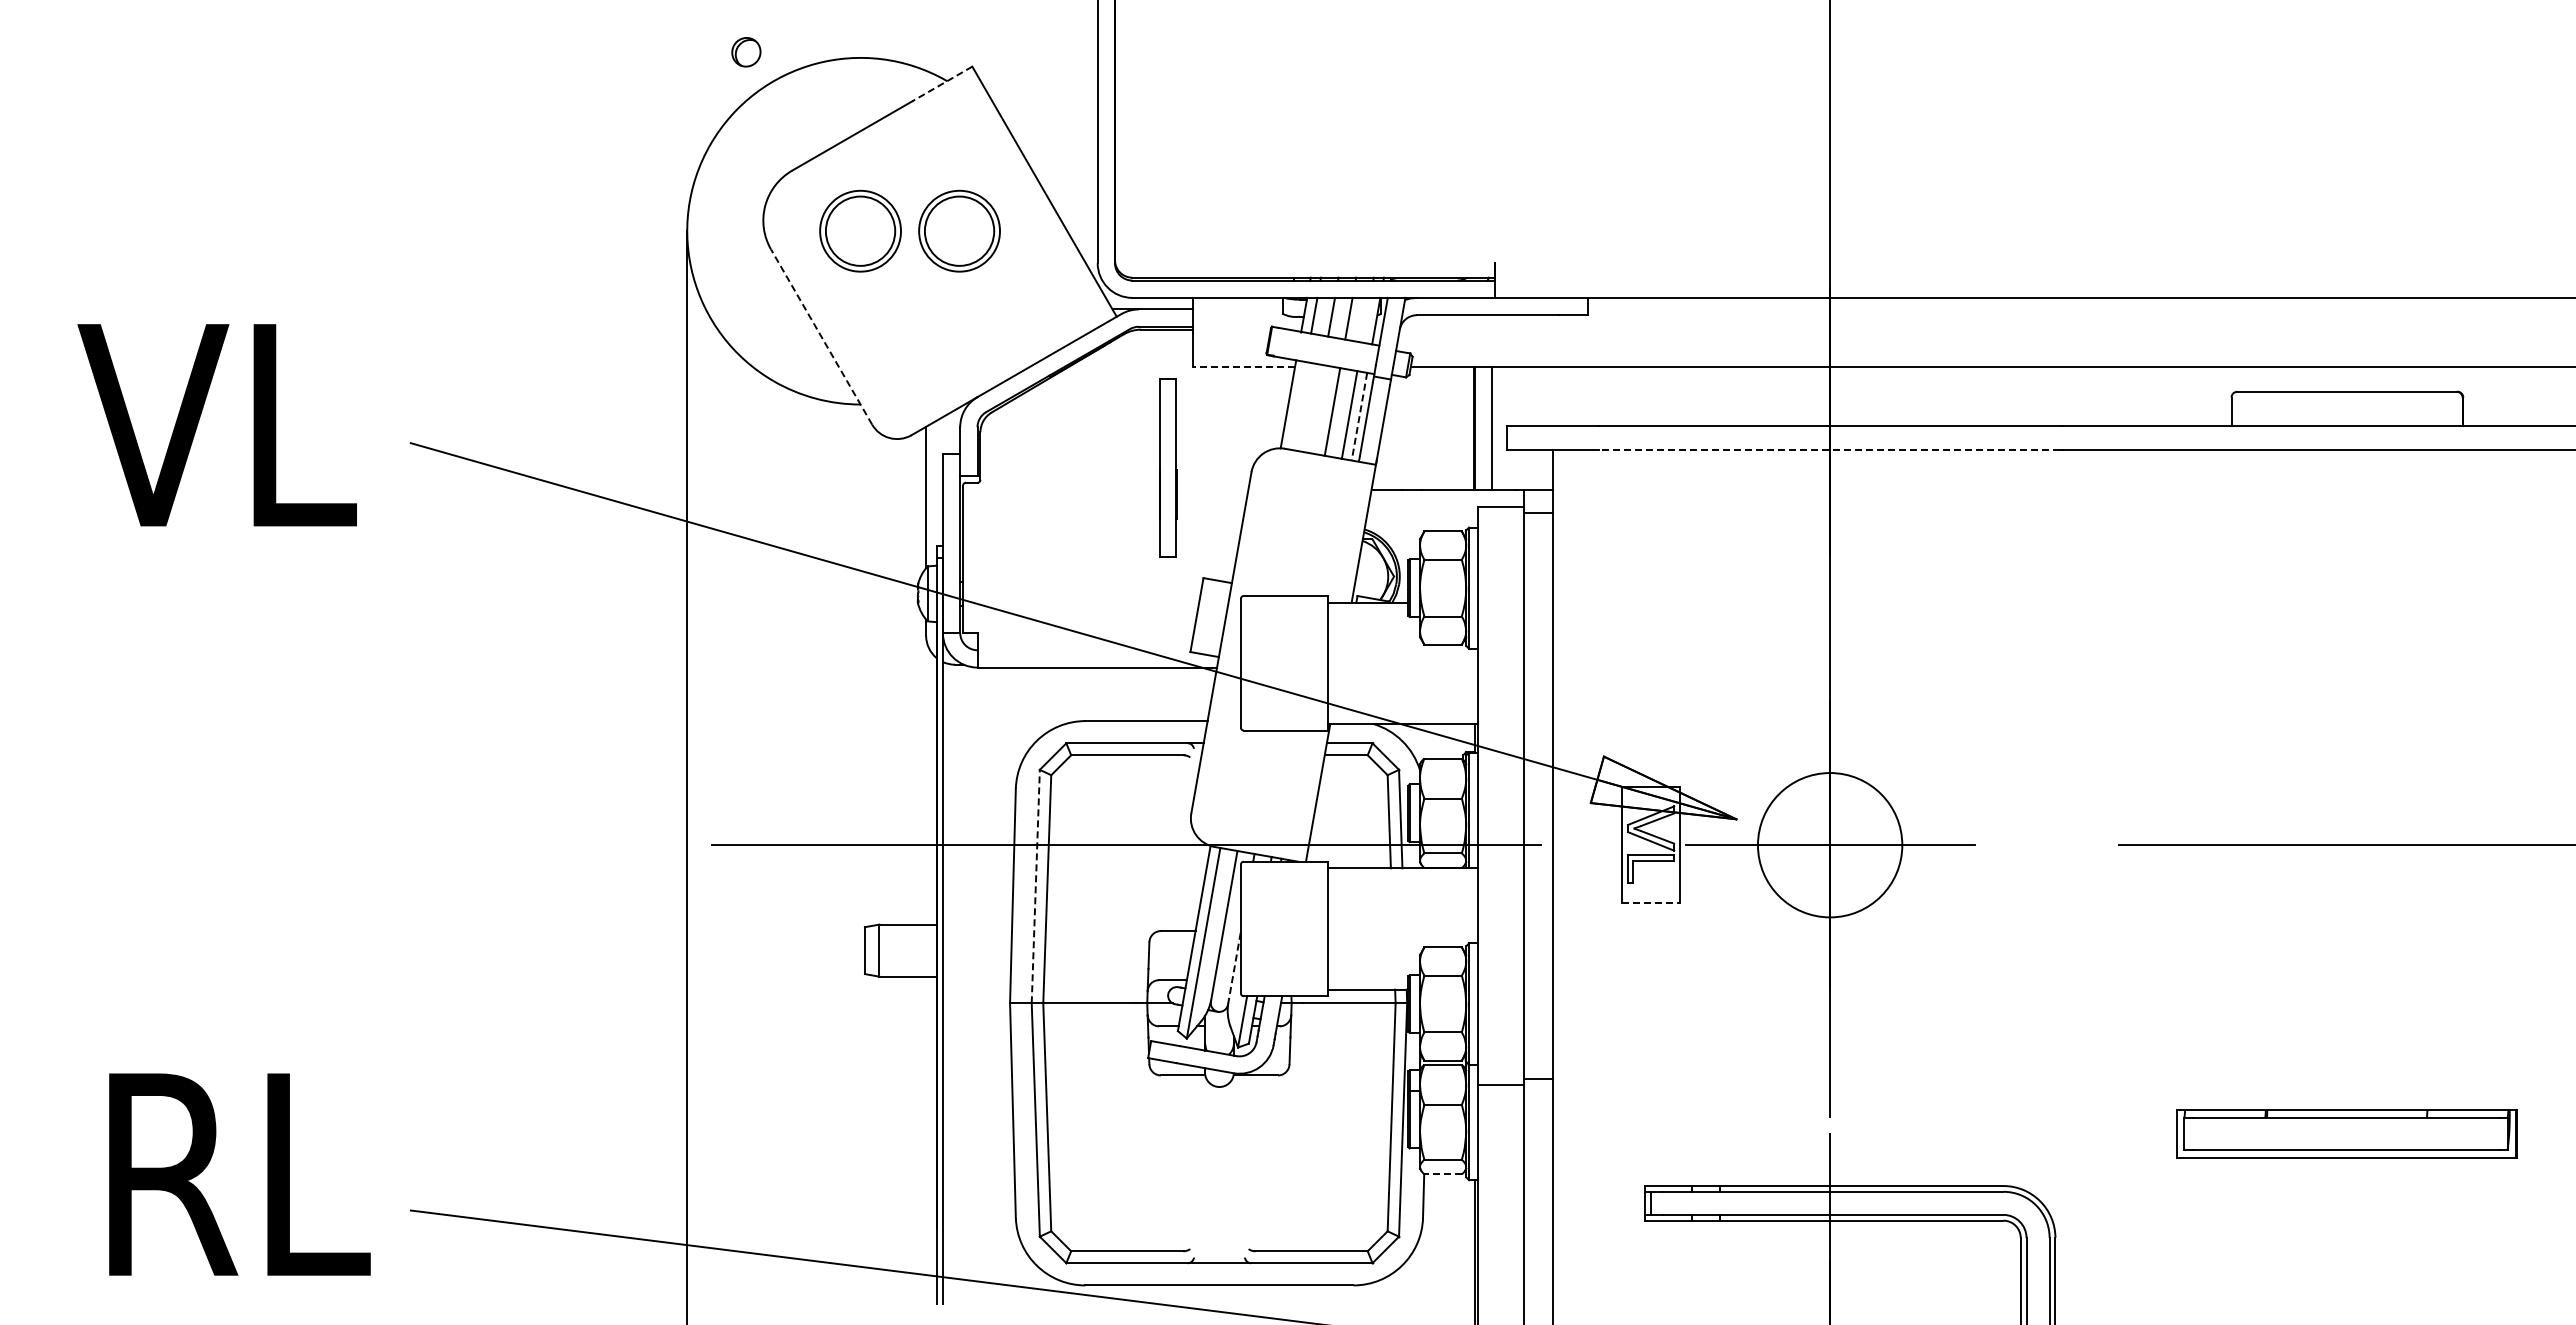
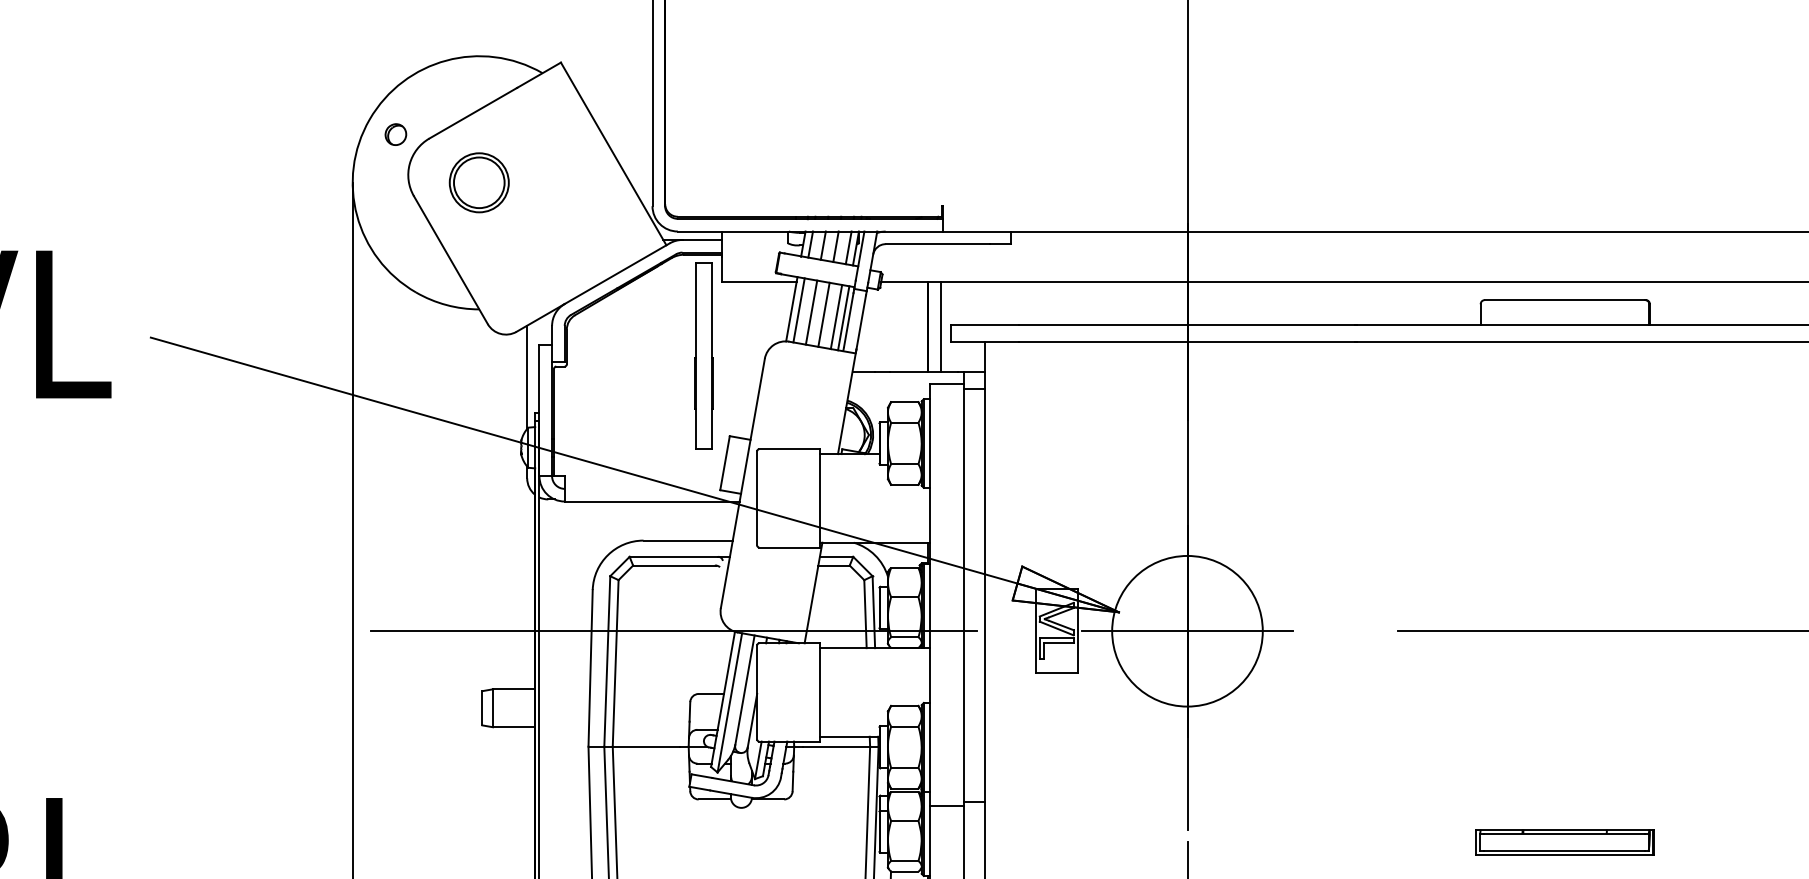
part: (746, 52) -> (395, 134), moved
line: (942, 83) -> (539, 74), dashed -> solid
part: (959, 230) -> (551, 182), removed
line: (1366, 319) -> (848, 247), added
line: (821, 336) -> (450, 259), dashed -> solid
line: (1243, 367) -> (759, 282), dashed -> solid
line: (1298, 405) -> (799, 310), added
line: (1315, 408) -> (811, 312), added
line: (1359, 416) -> (843, 318), dashed -> solid
line: (1828, 449) -> (1186, 342), dashed -> solid
part: (1167, 467) -> (703, 355), size x1.43
circle: (1830, 845) -> (1187, 631), size x1.43
line: (1035, 886) -> (607, 661), dashed -> solid
line: (1651, 902) -> (1057, 673), dashed -> solid
line: (1234, 967) -> (752, 720), dashed -> solid
part: (2346, 1133) -> (1564, 841), size x0.71
line: (1443, 1174) -> (905, 871), dashed -> solid

